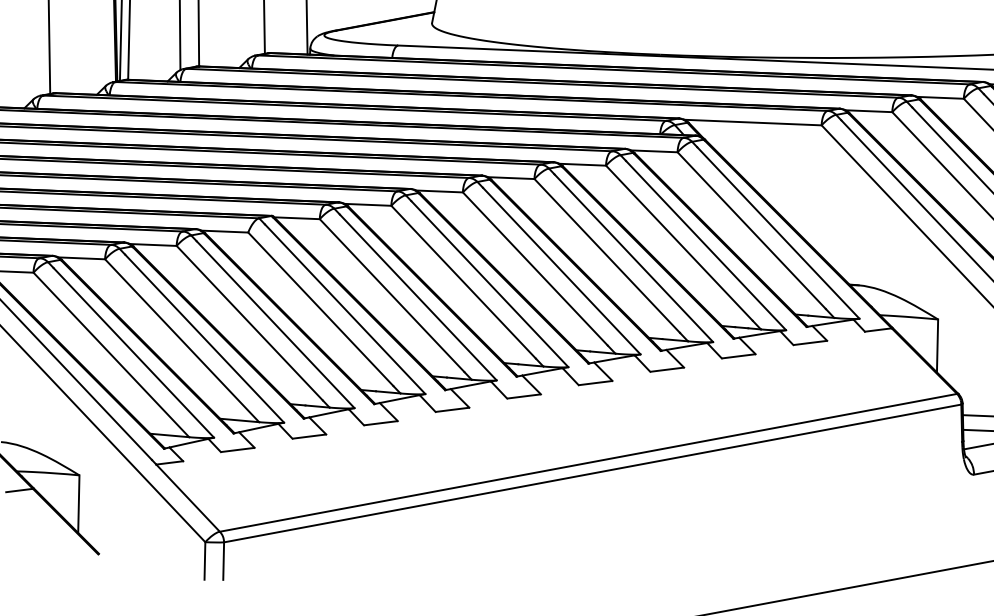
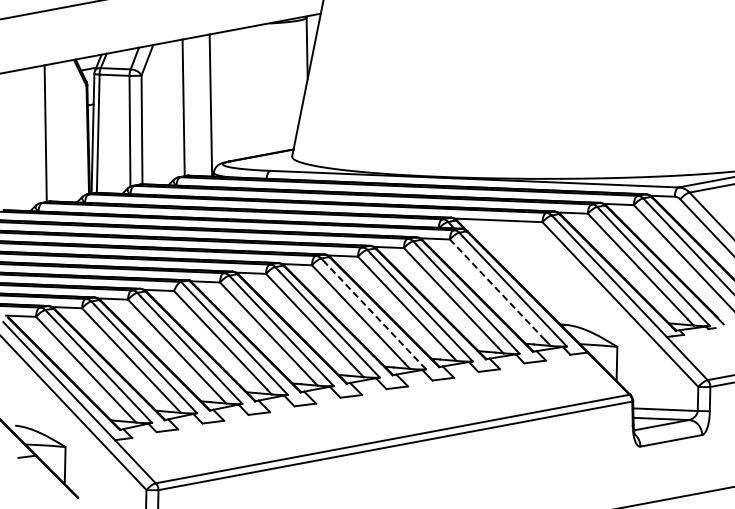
line: (751, 230) -> (497, 289), solid -> dashed
line: (561, 270) -> (375, 315), solid -> dashed

